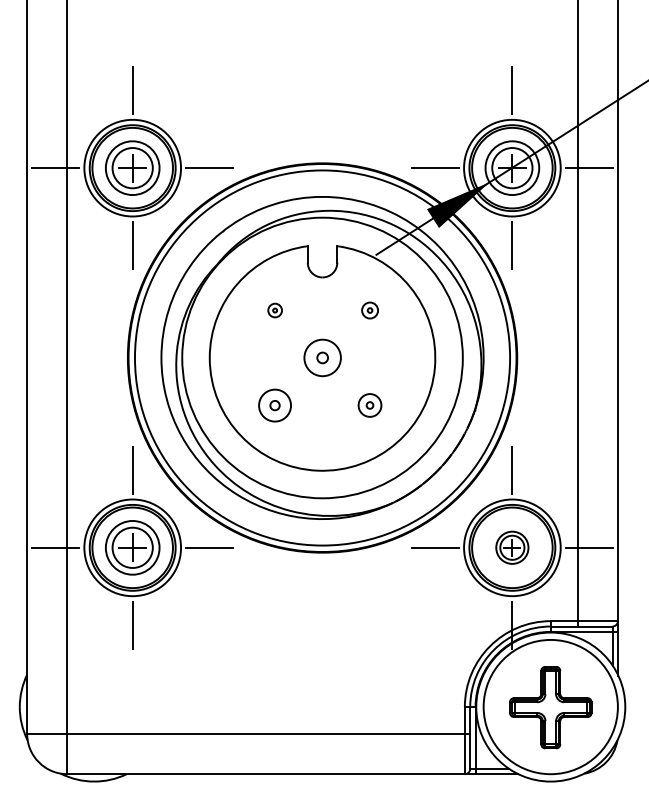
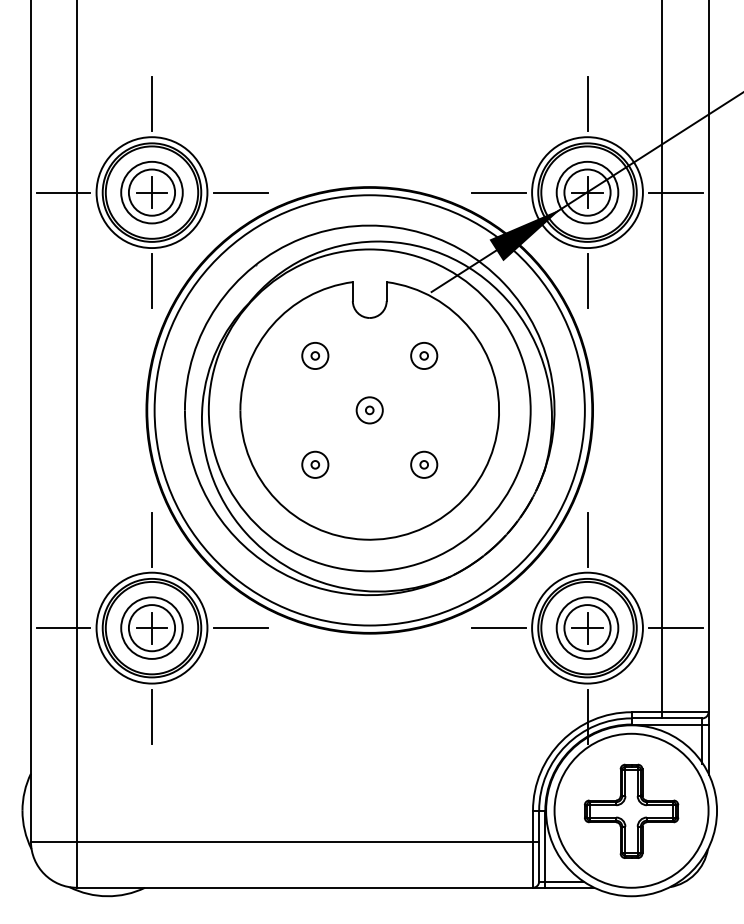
part: (275, 310) -> (315, 355), size x1.67
part: (370, 310) -> (424, 355), size x1.43
part: (322, 358) -> (369, 410), size x0.62
part: (275, 405) -> (315, 464), size x0.71
part: (512, 547) -> (587, 627), size x1.67

